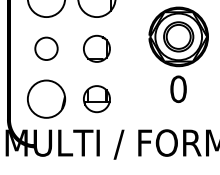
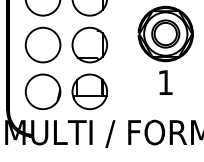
circle: (46, 48) -> (43, 44), size x1.67
part: (96, 48) -> (89, 44), size x1.43
text: (178, 89) -> (165, 82), 0 -> 1
part: (96, 98) -> (89, 91), size x1.43

